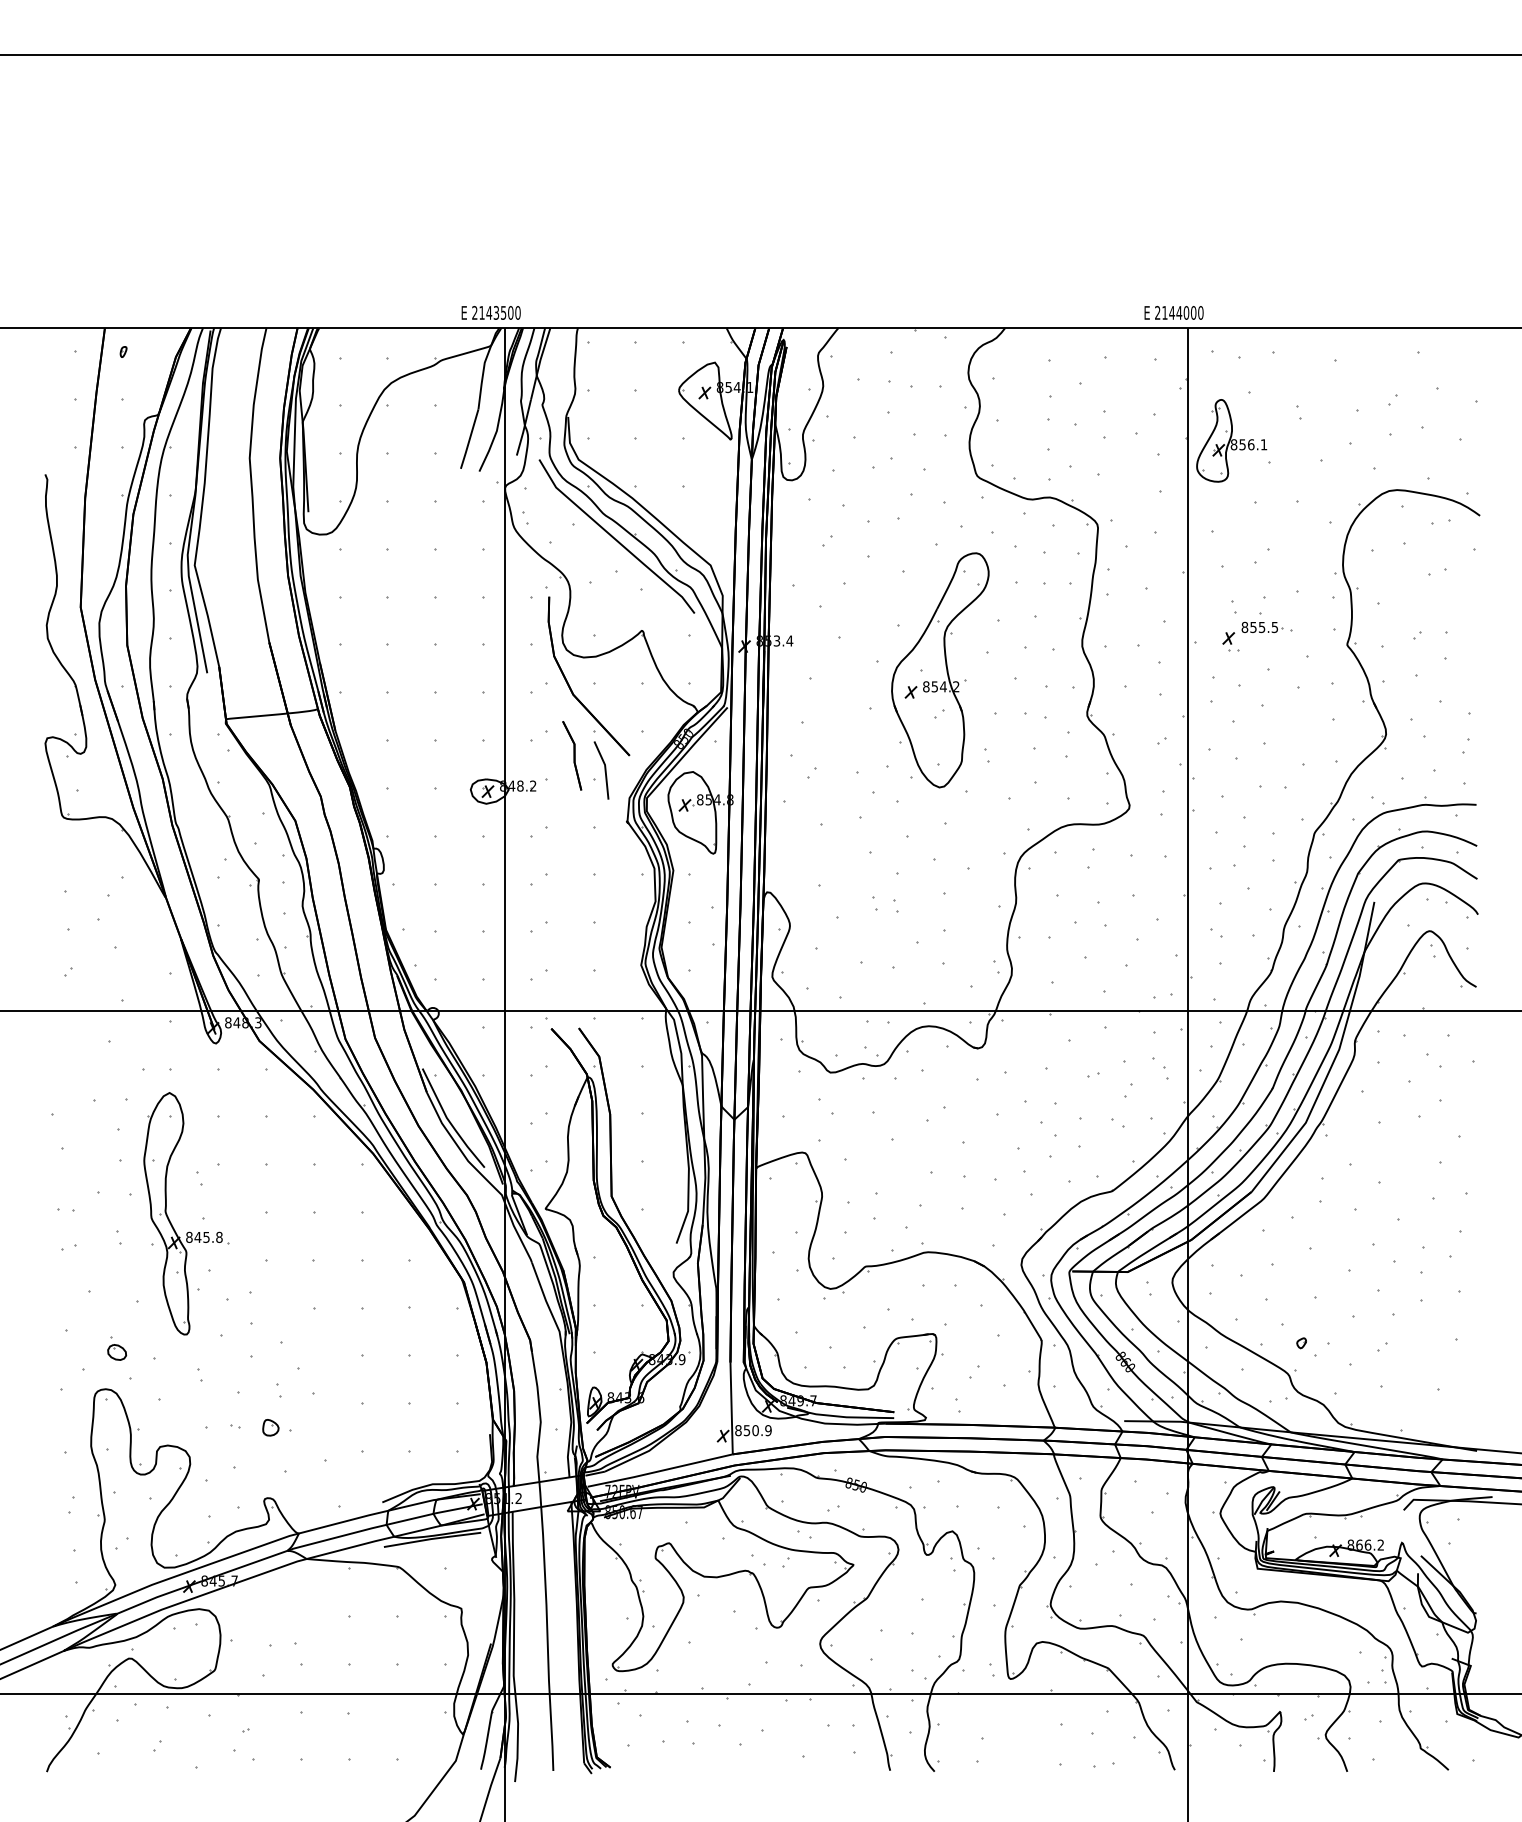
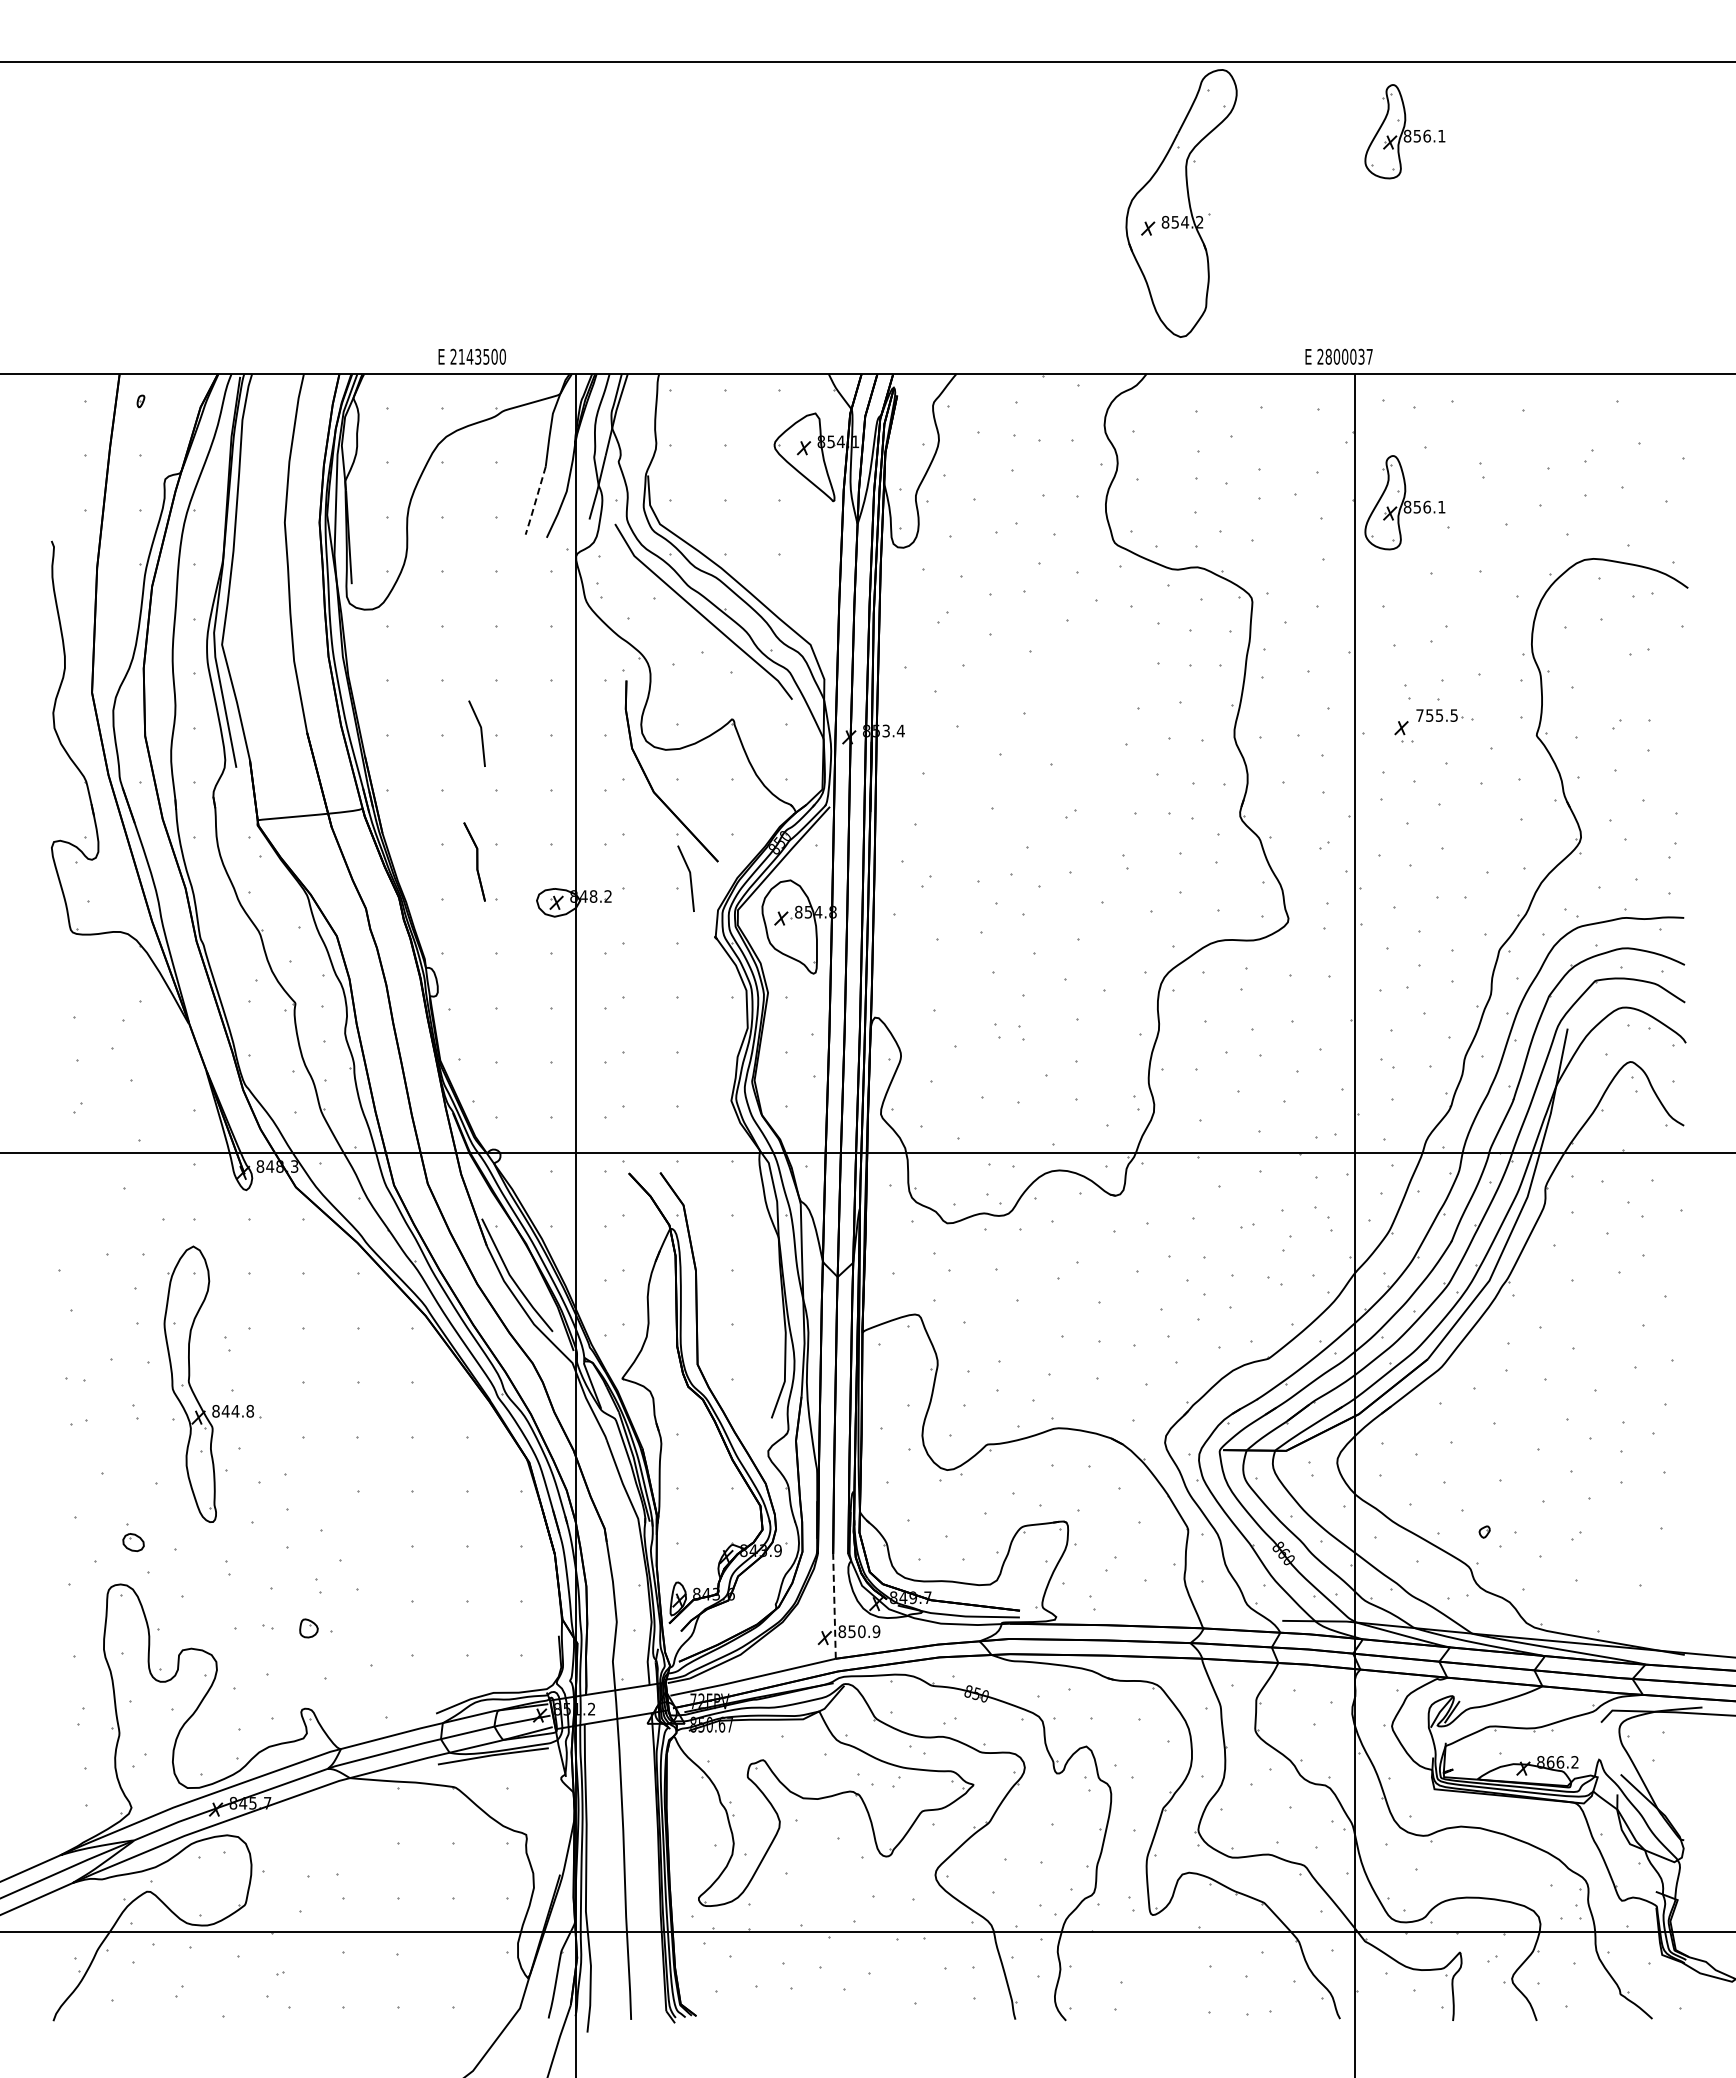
part: (1231, 115) -> (1404, 131), added
text: (490, 312) -> (471, 356), moved
text: (1182, 312) -> (1348, 356), 2144000 -> 2800037
line: (469, 439) -> (535, 501), solid -> dashed
text: (1244, 627) -> (1419, 715), 855.5 -> 755.5
line: (421, 643) -> (480, 733), added
part: (940, 670) -> (1181, 203), moved
part: (572, 755) -> (474, 861), moved
text: (206, 1237) -> (235, 1411), 845.8 -> 844.8
line: (731, 1407) -> (834, 1605), solid -> dashed

